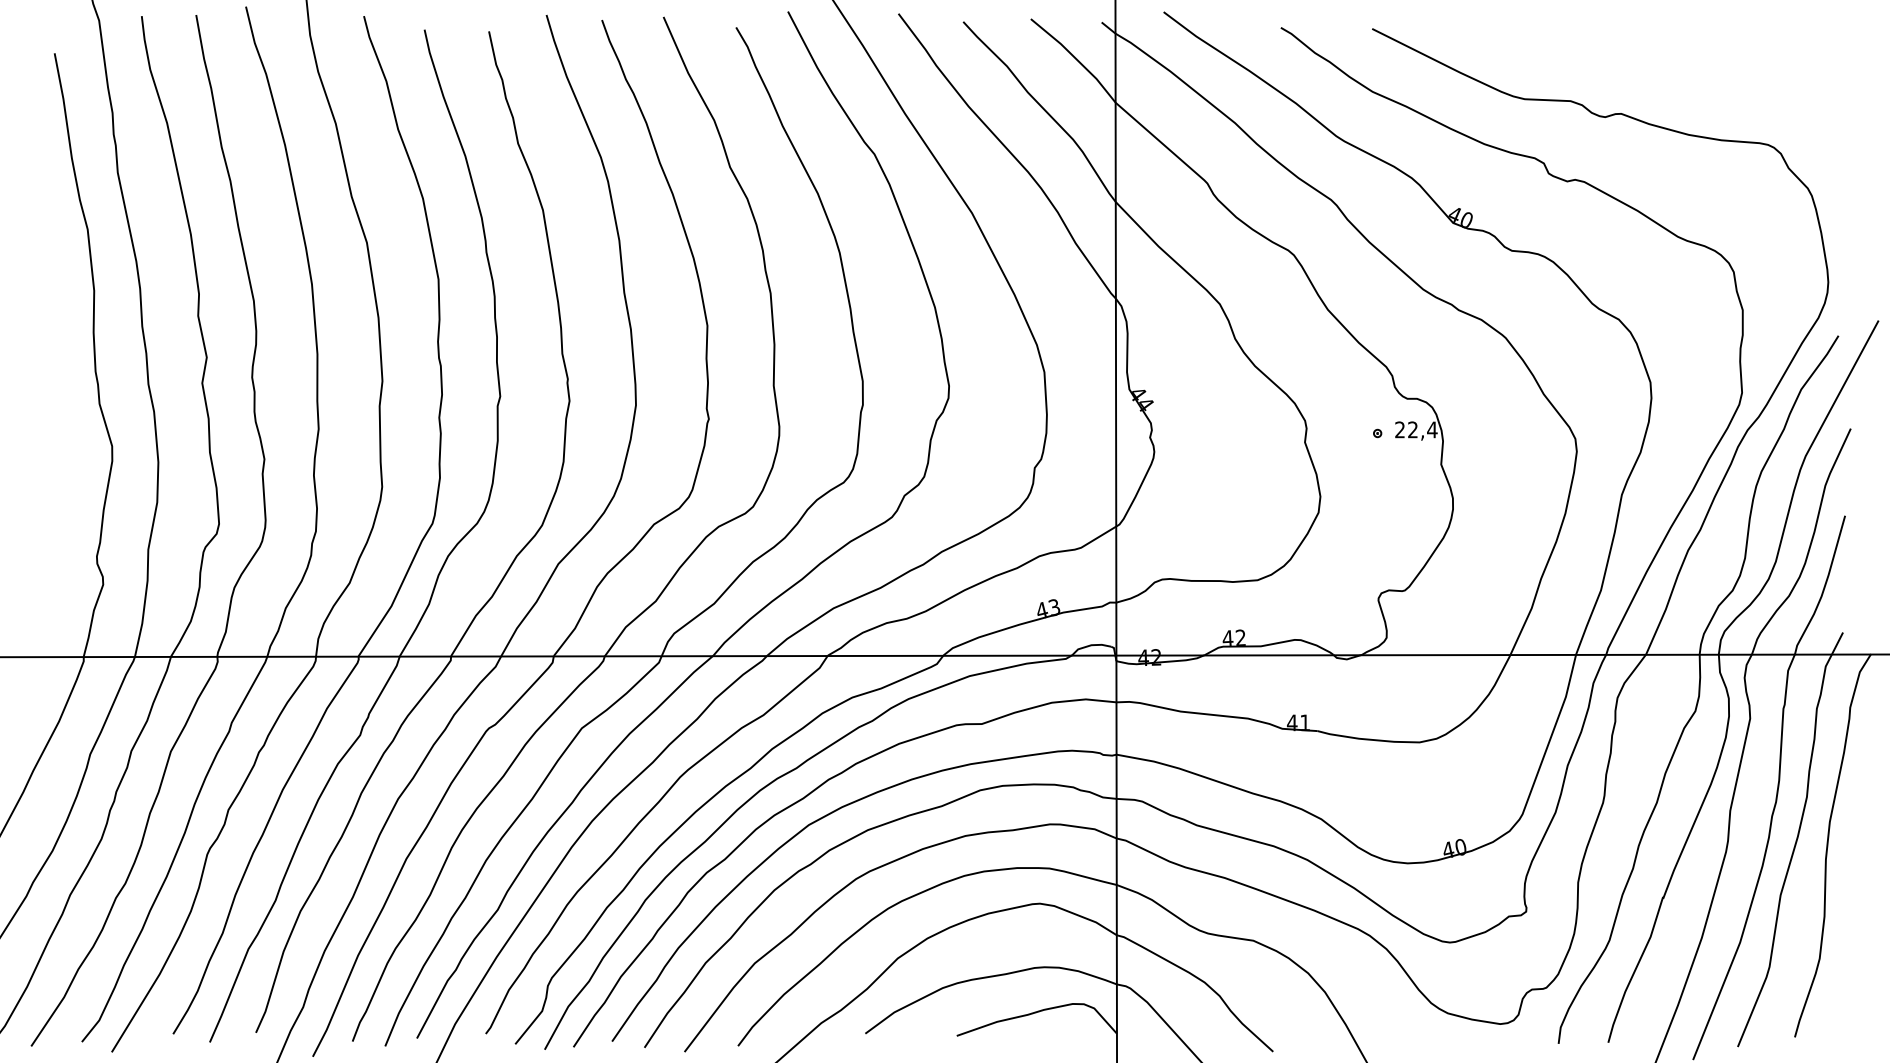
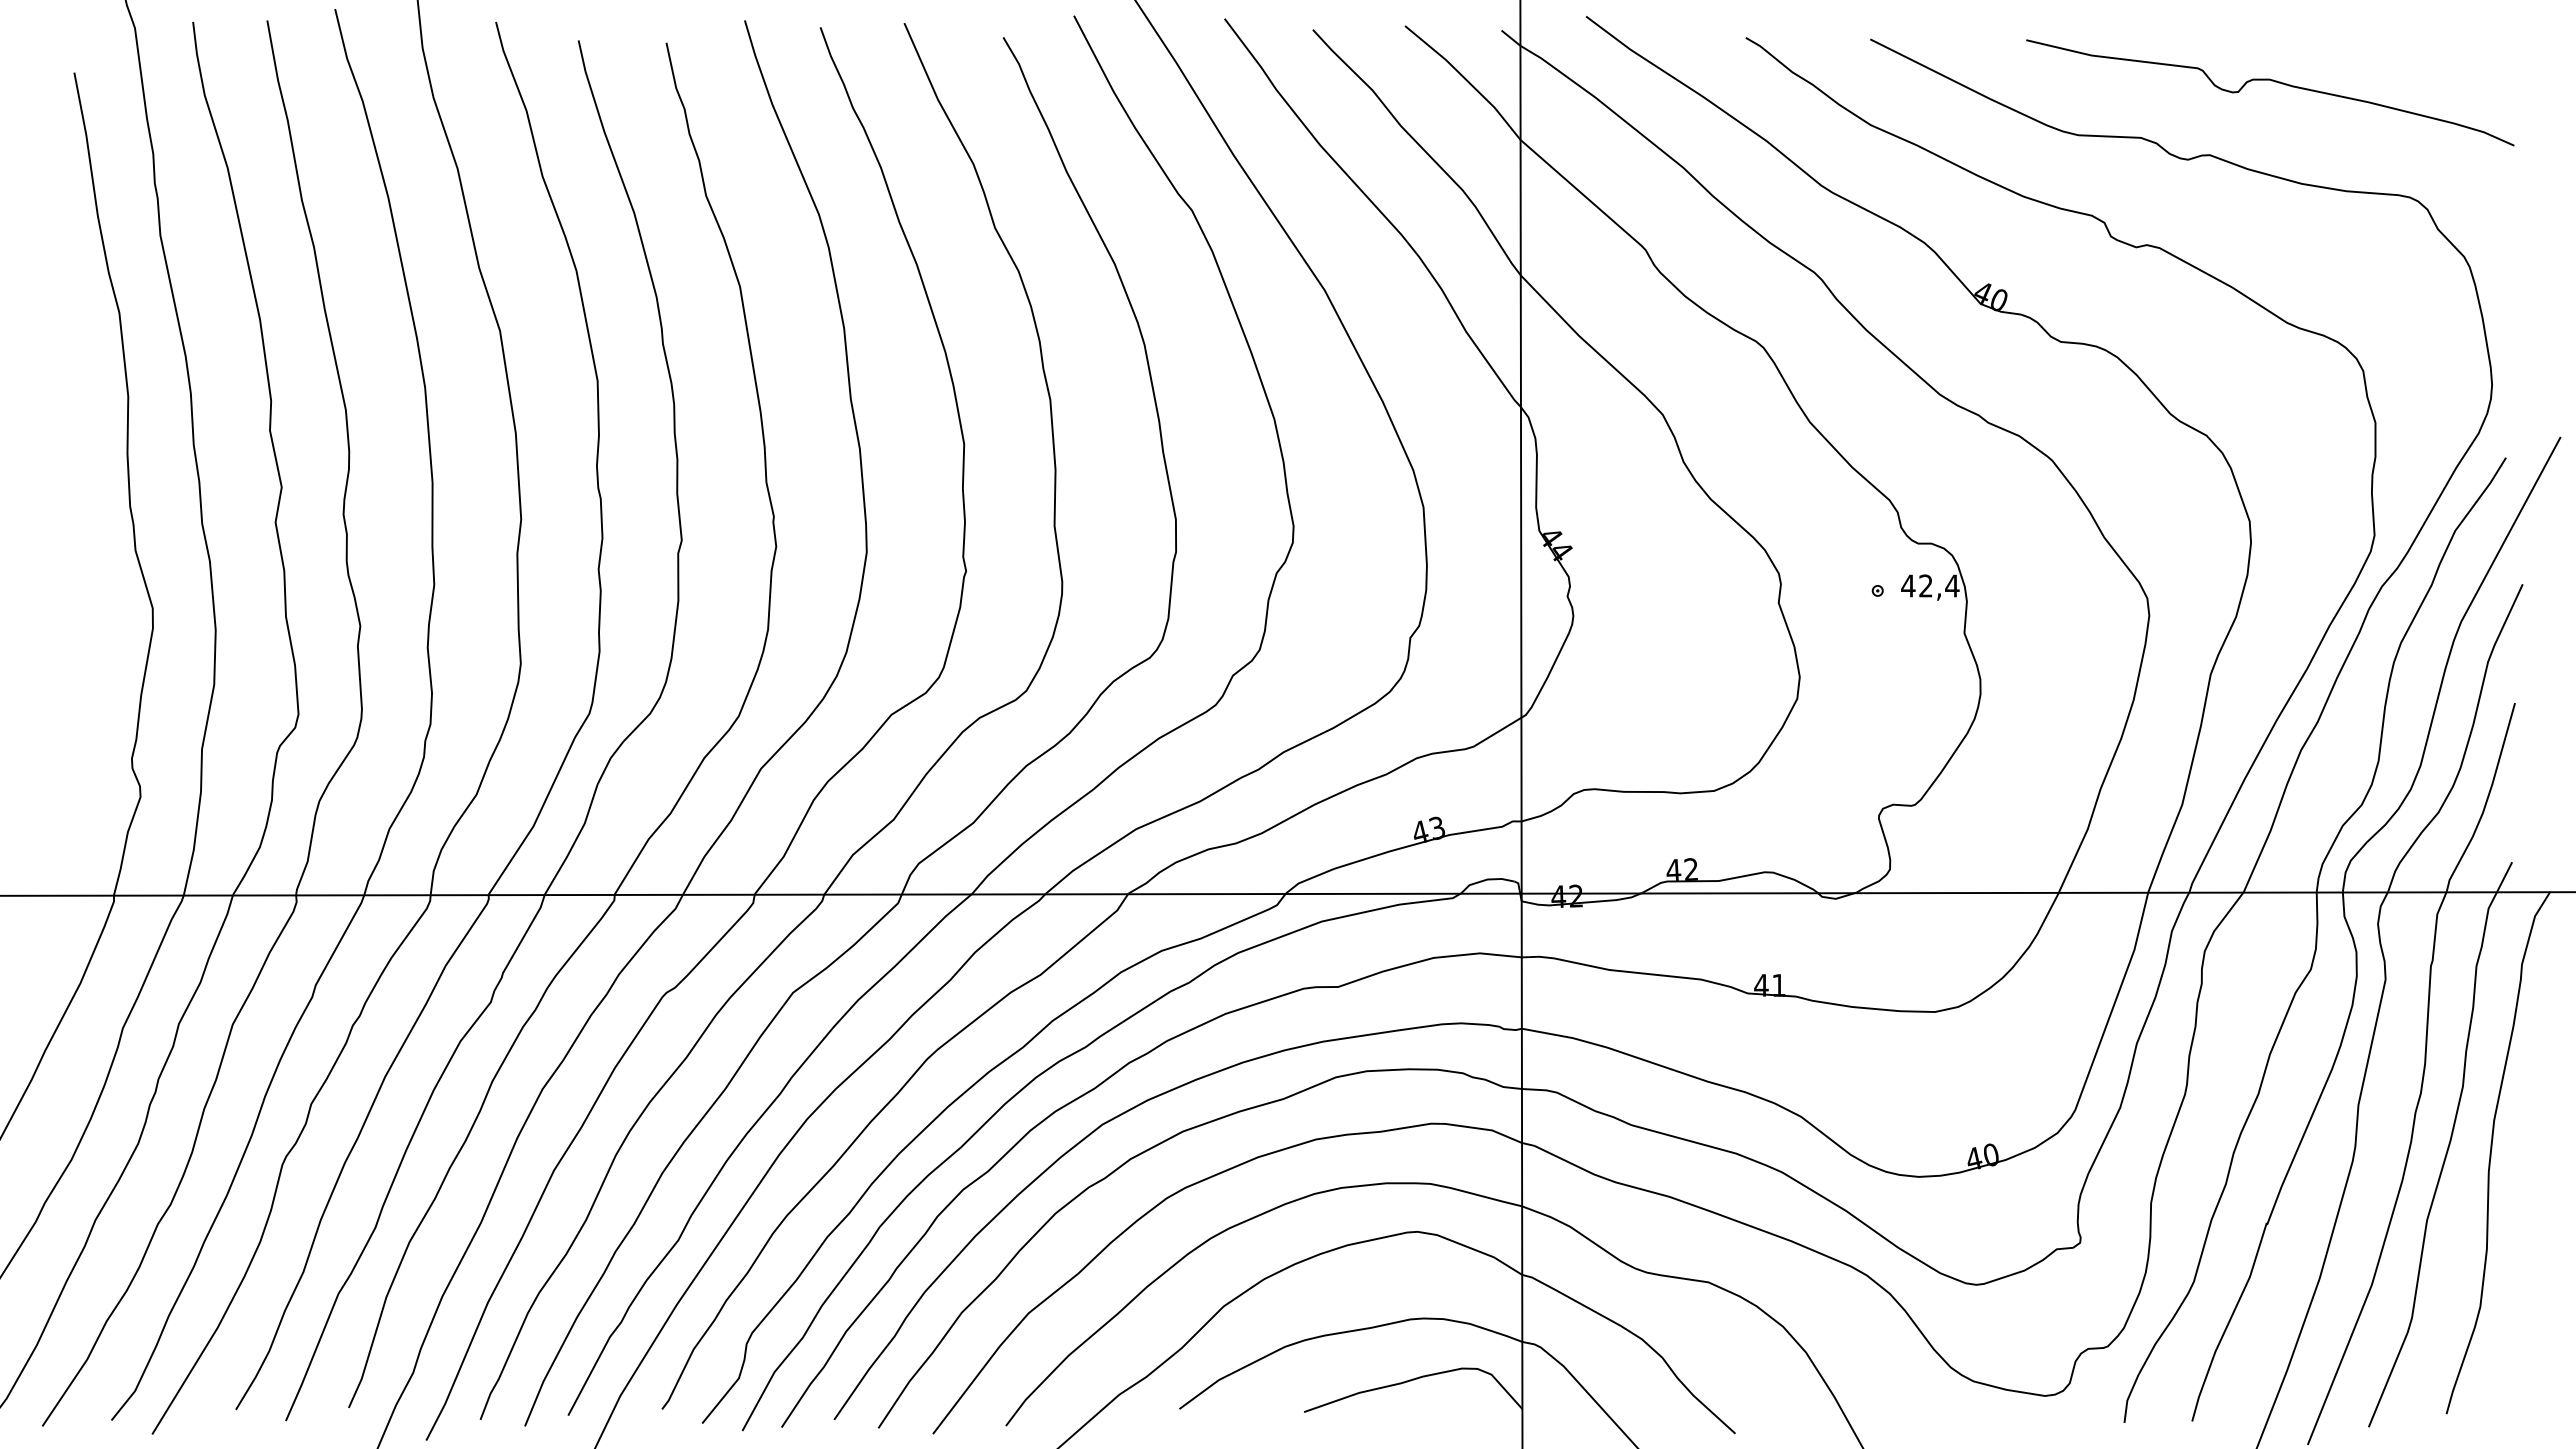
curve: (1666, 59) -> (2271, 81), added
text: (1400, 429) -> (1908, 585), 22,4 -> 42,4

